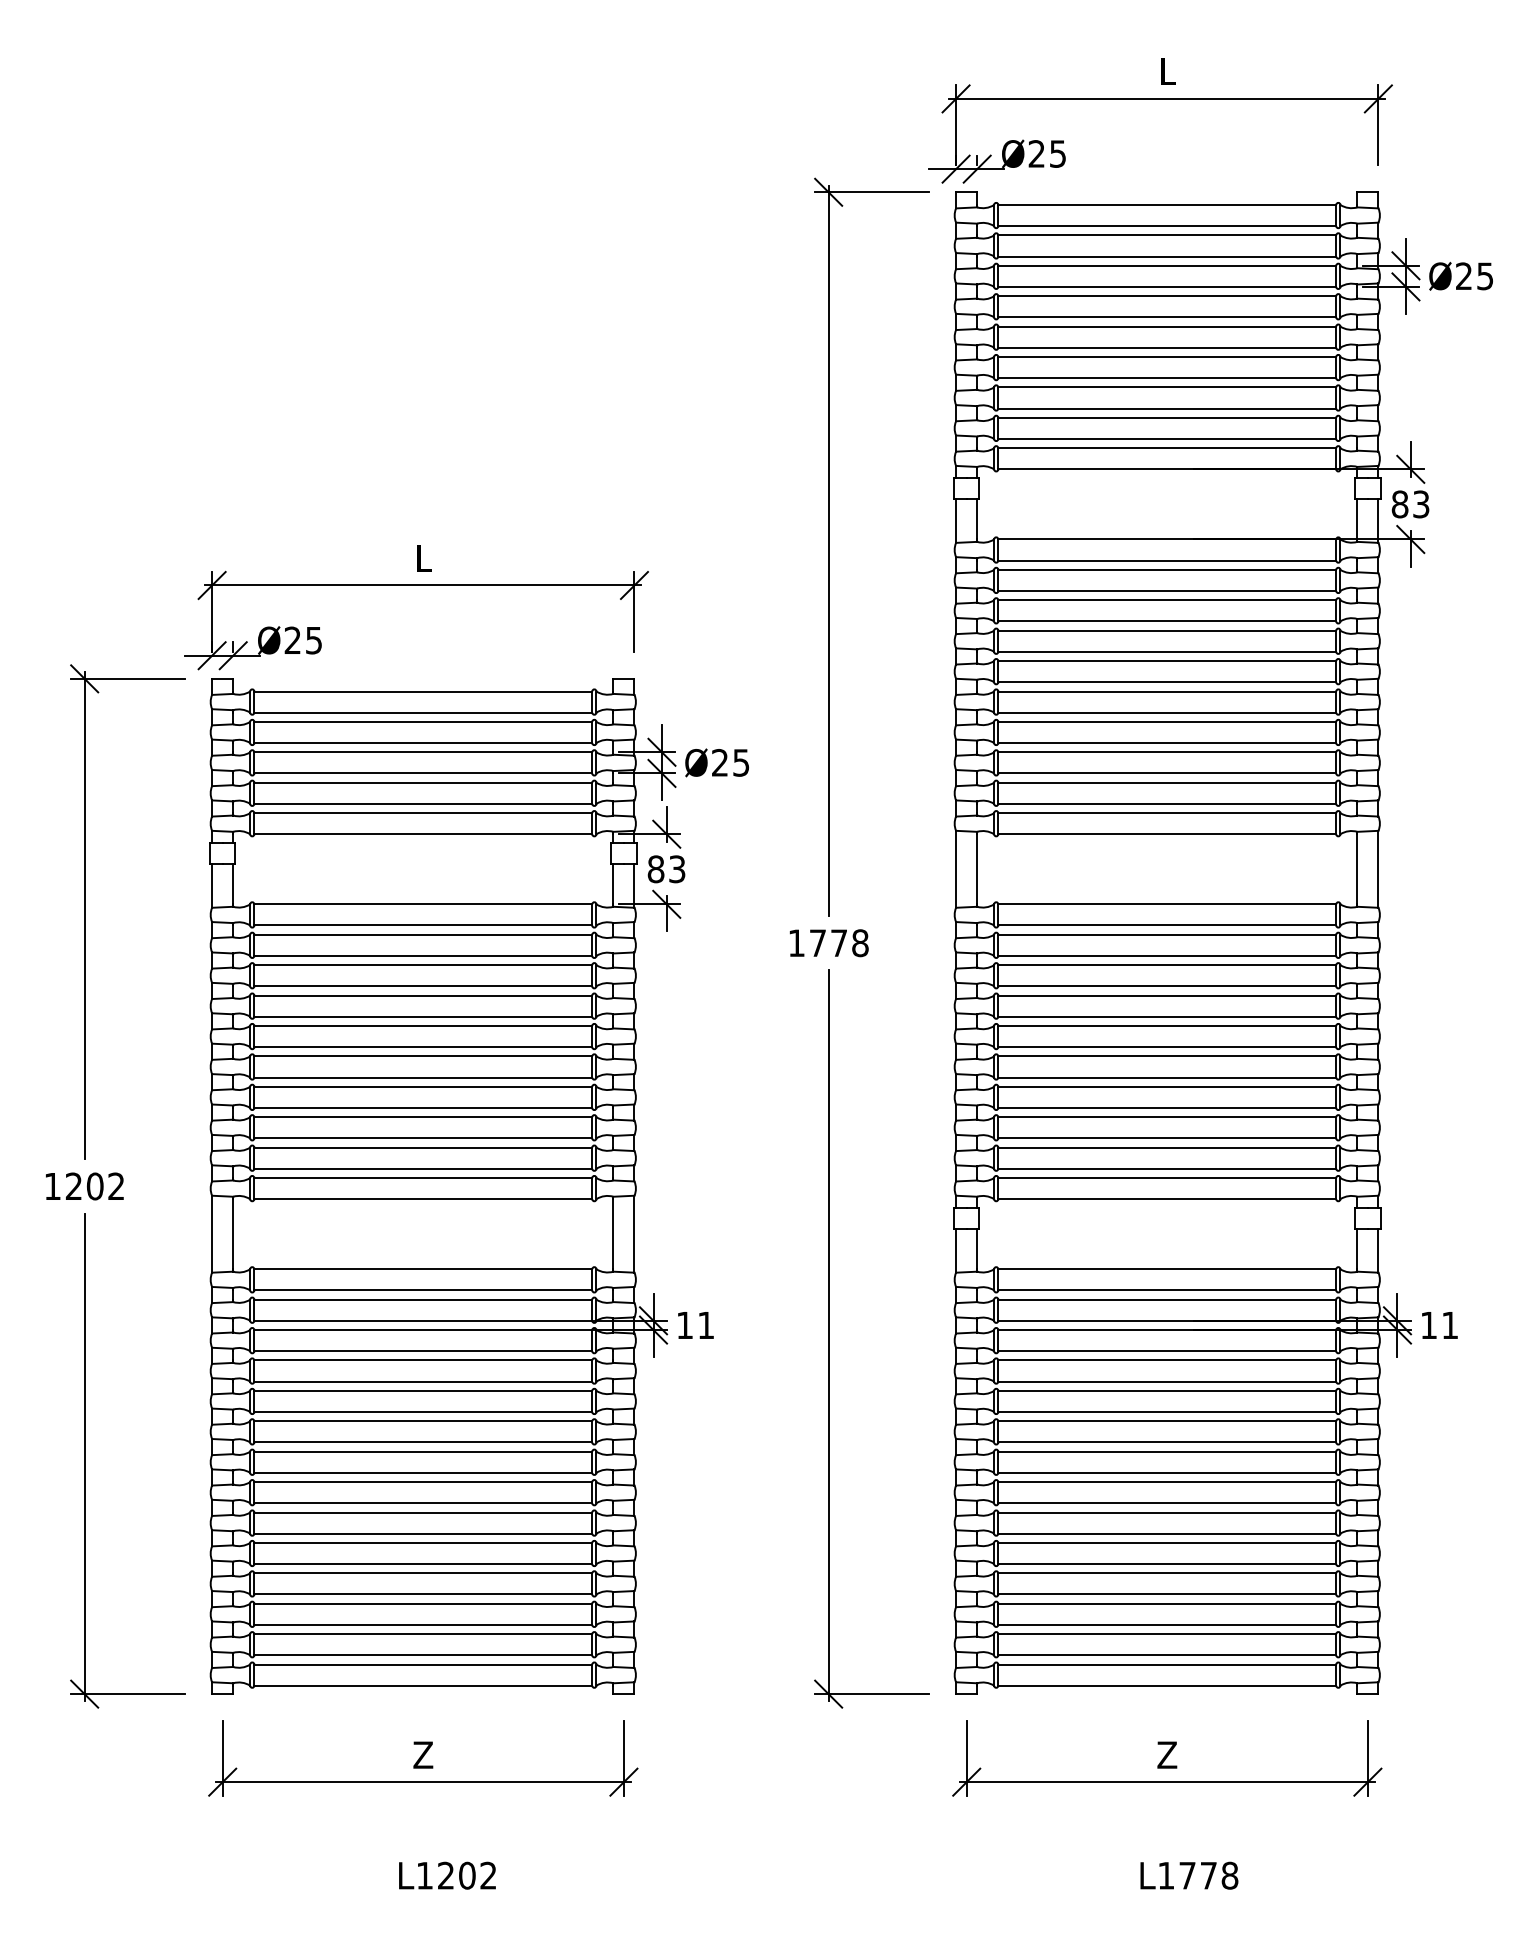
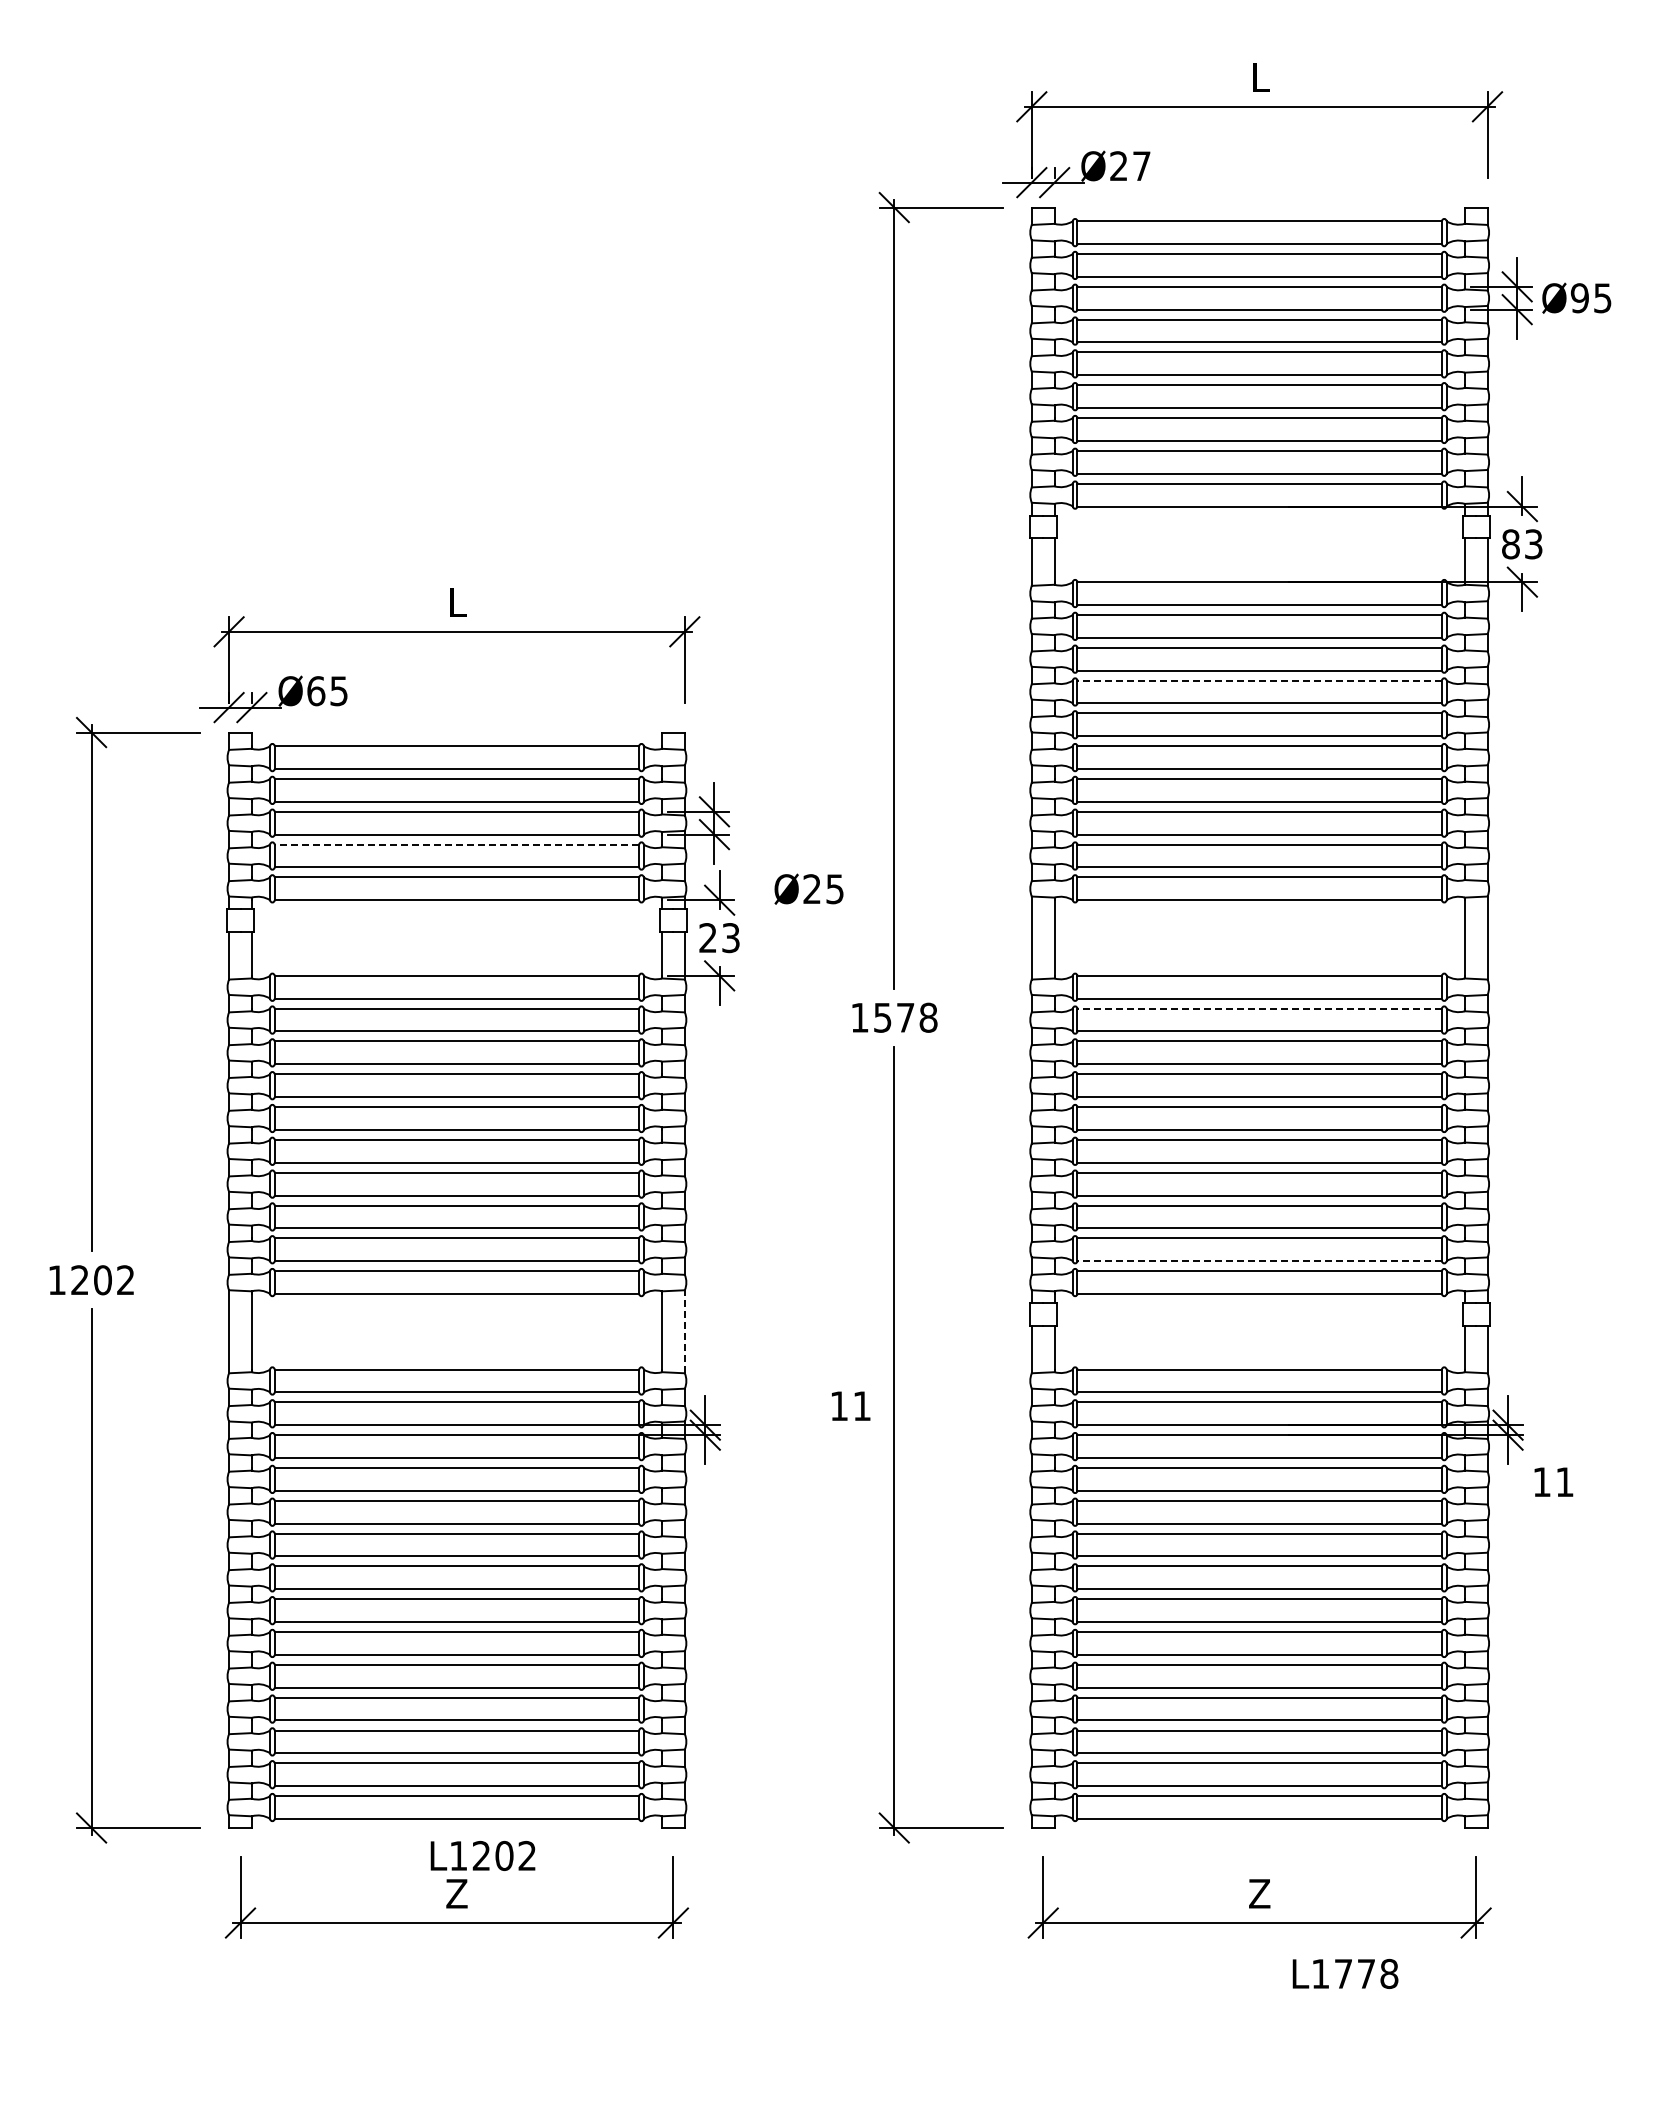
text: (1057, 154) -> (1141, 166), Ø25 -> Ø27
text: (1463, 276) -> (1579, 298), Ø25 -> Ø95
line: (1167, 630) -> (1259, 680), solid -> dashed
text: (293, 640) -> (316, 691), Ø25 -> Ø65
text: (716, 762) -> (808, 888), moved
line: (422, 782) -> (456, 844), solid -> dashed
text: (656, 869) -> (708, 938), 83 -> 23
line: (1167, 934) -> (1259, 1008), solid -> dashed
text: (817, 942) -> (882, 1017), 1778 -> 1578
line: (1167, 1169) -> (1259, 1261), solid -> dashed
line: (634, 1233) -> (684, 1331), solid -> dashed
text: (696, 1324) -> (851, 1405), moved
text: (1439, 1324) -> (1553, 1481), moved
text: (446, 1875) -> (482, 1855), moved
text: (1189, 1875) -> (1345, 1973), moved

